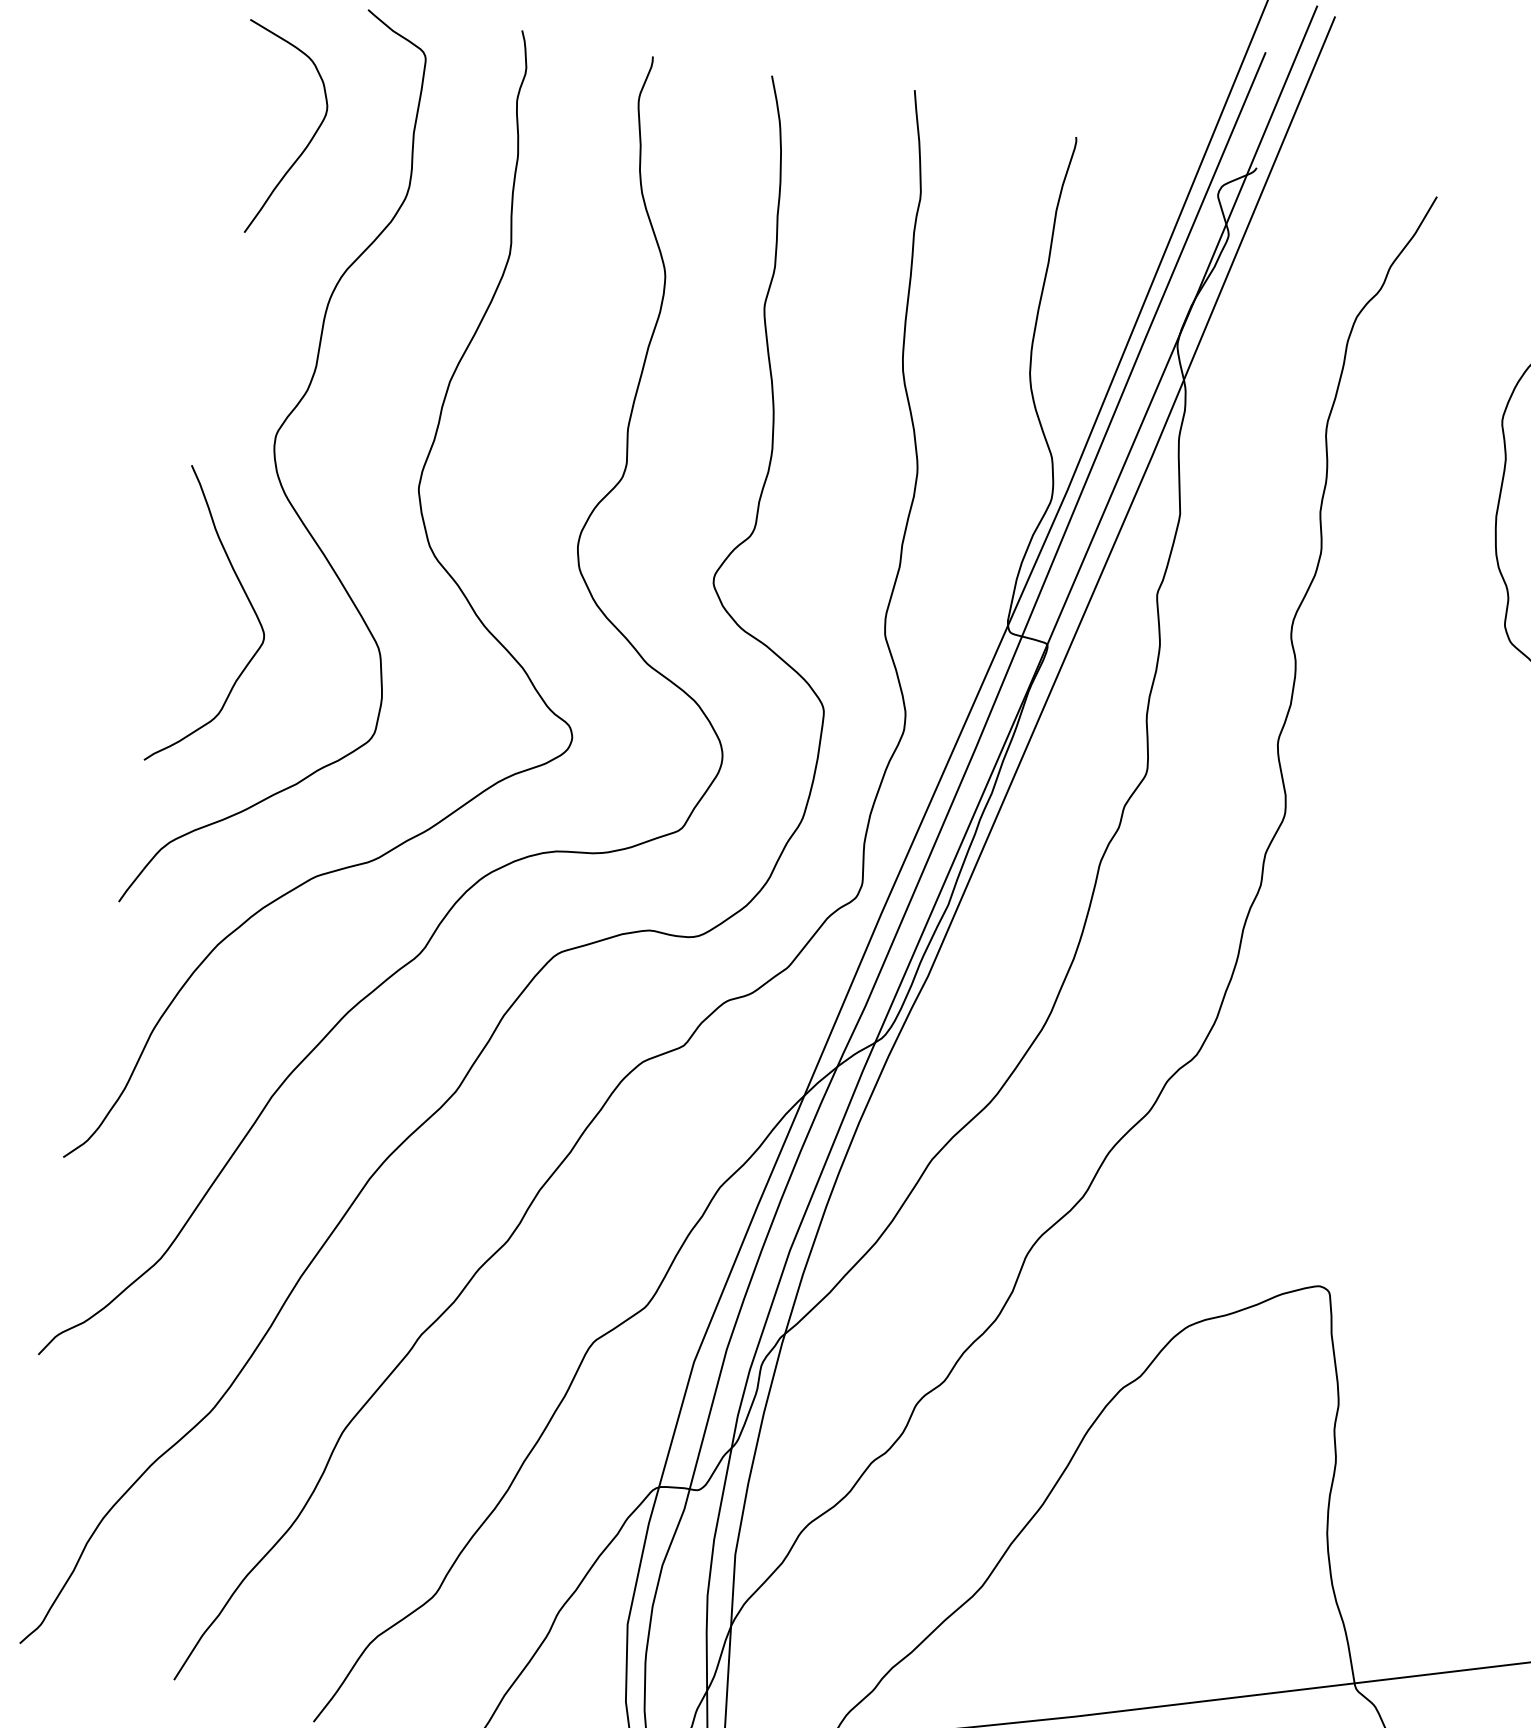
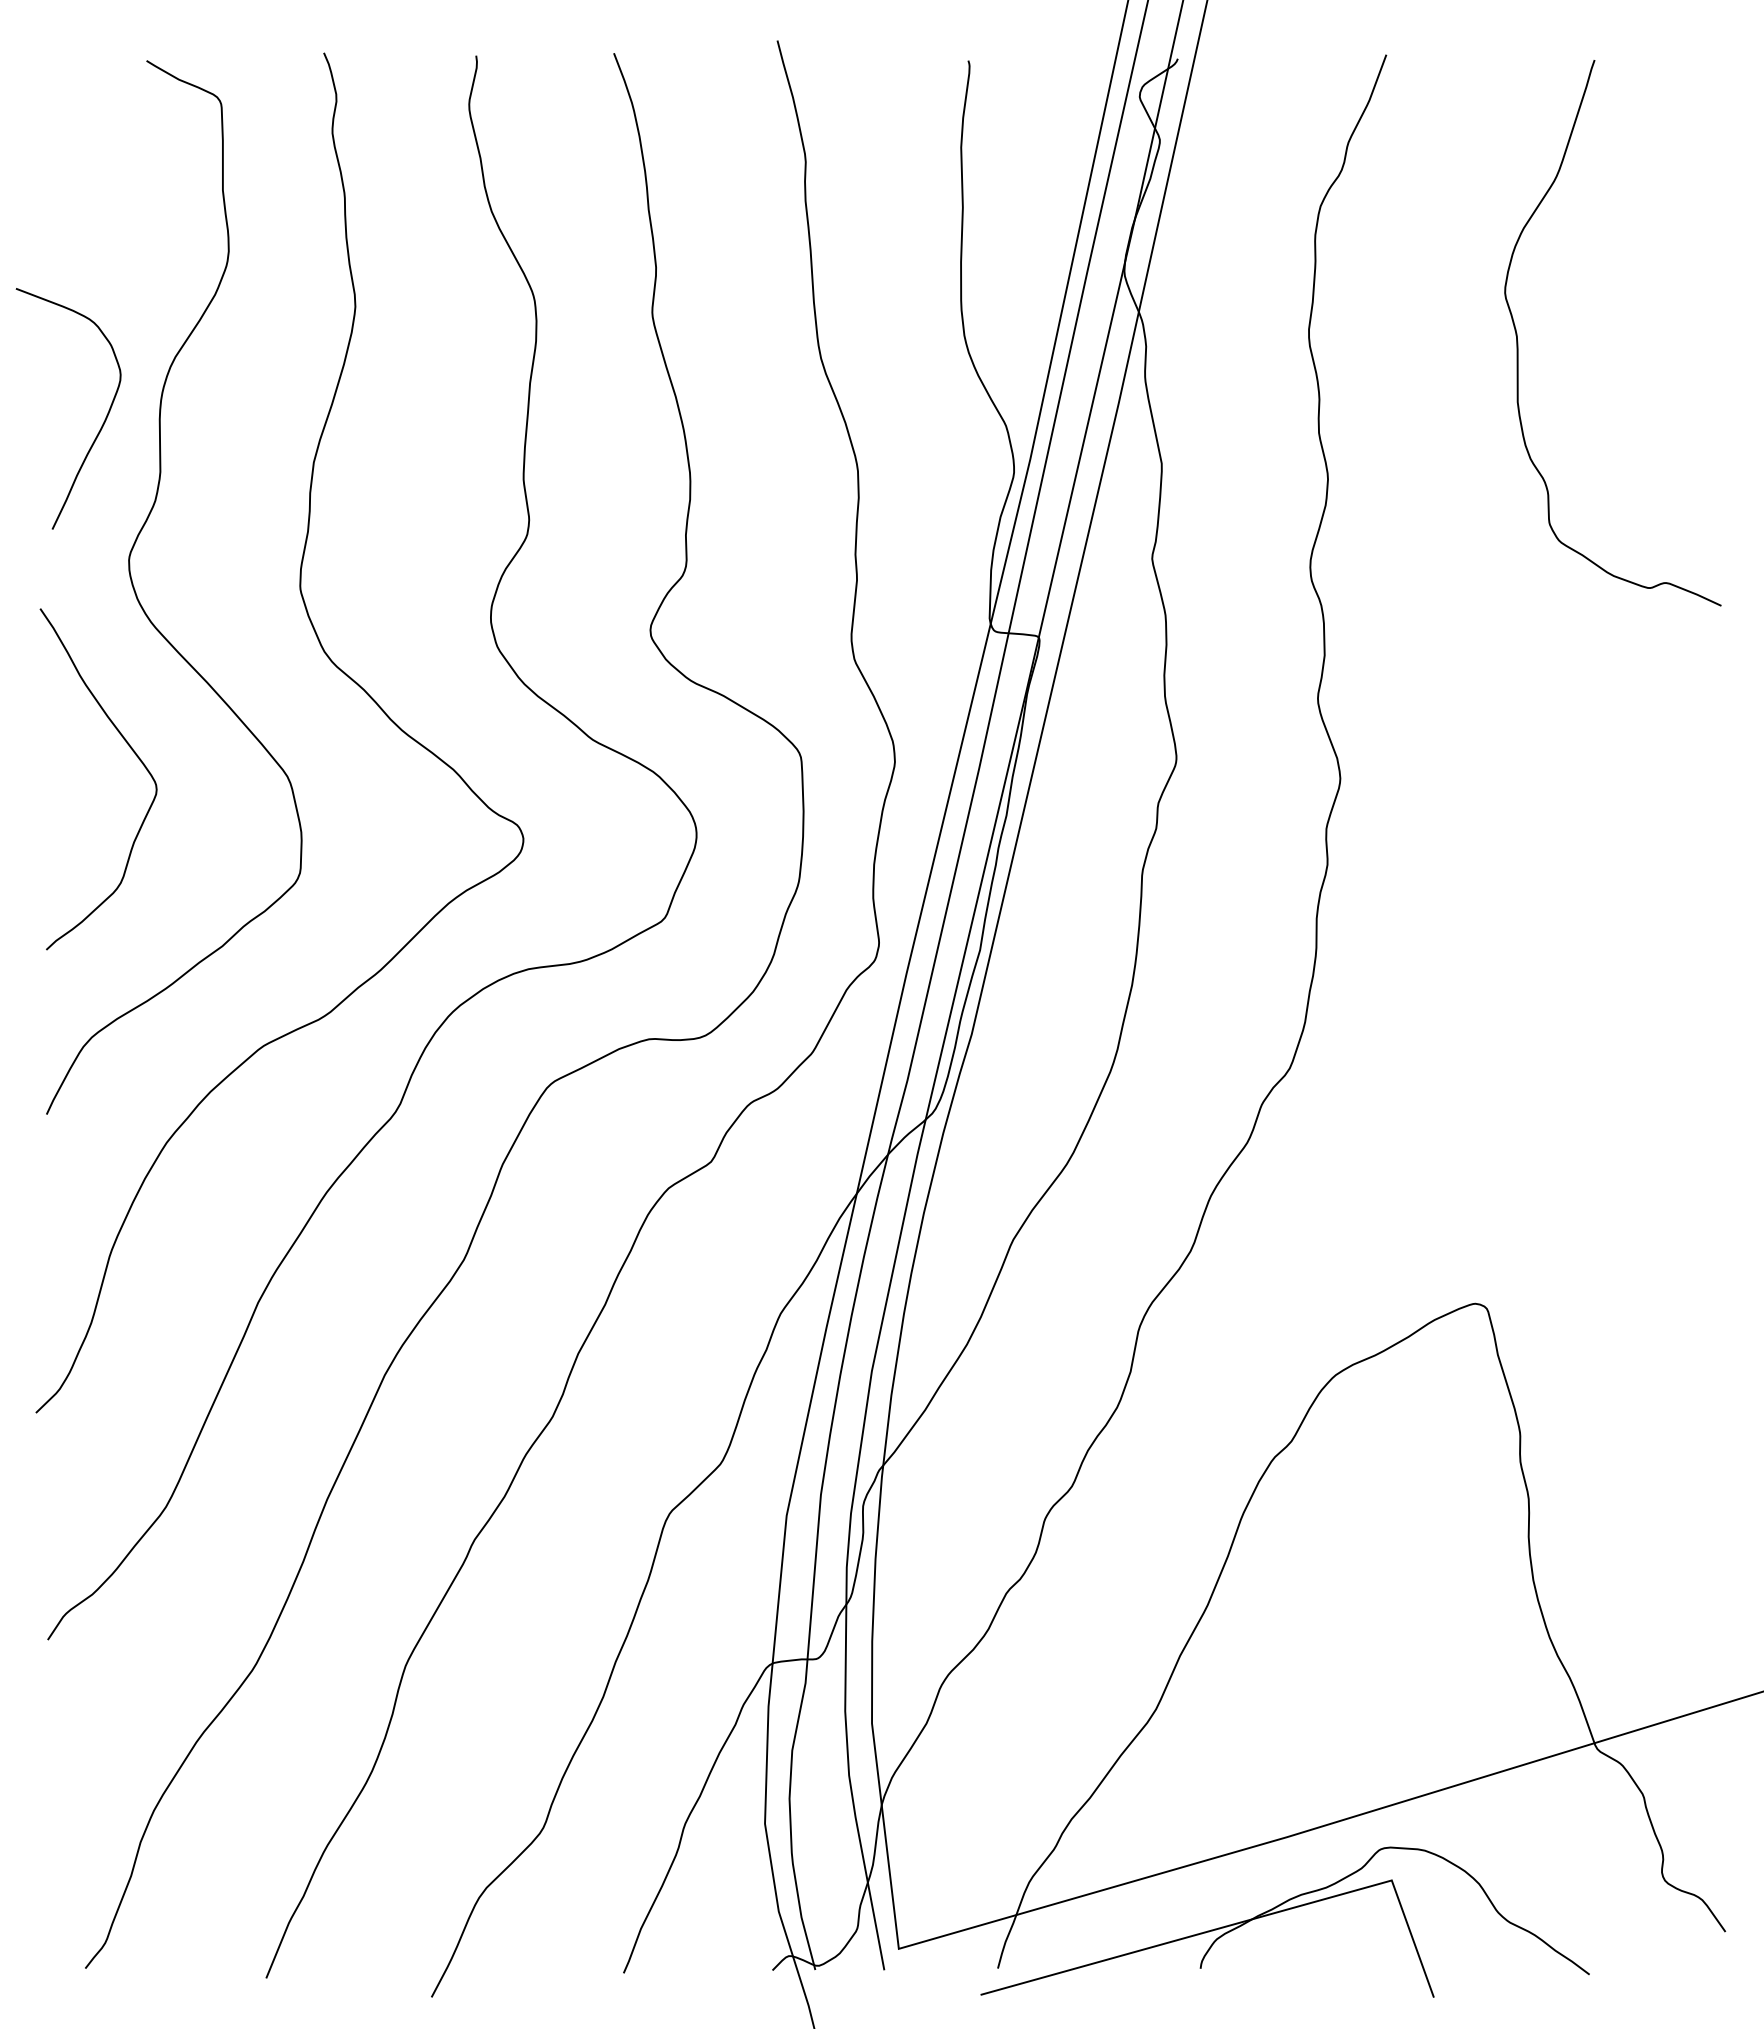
curve: (302, 150) -> (101, 425), moved

